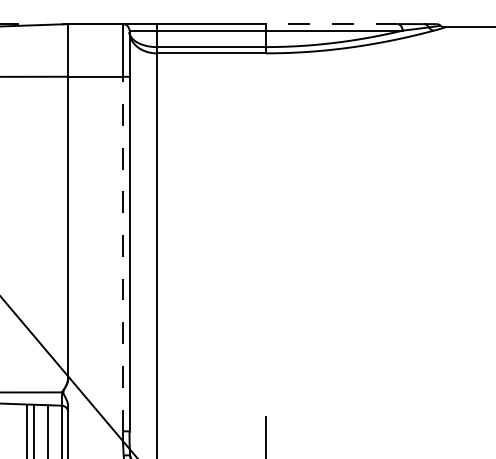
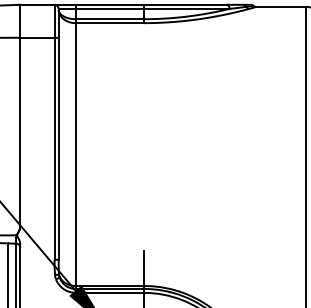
line: (330, 23) -> (184, 4), dashed -> solid
line: (122, 253) -> (54, 148), dashed -> solid

